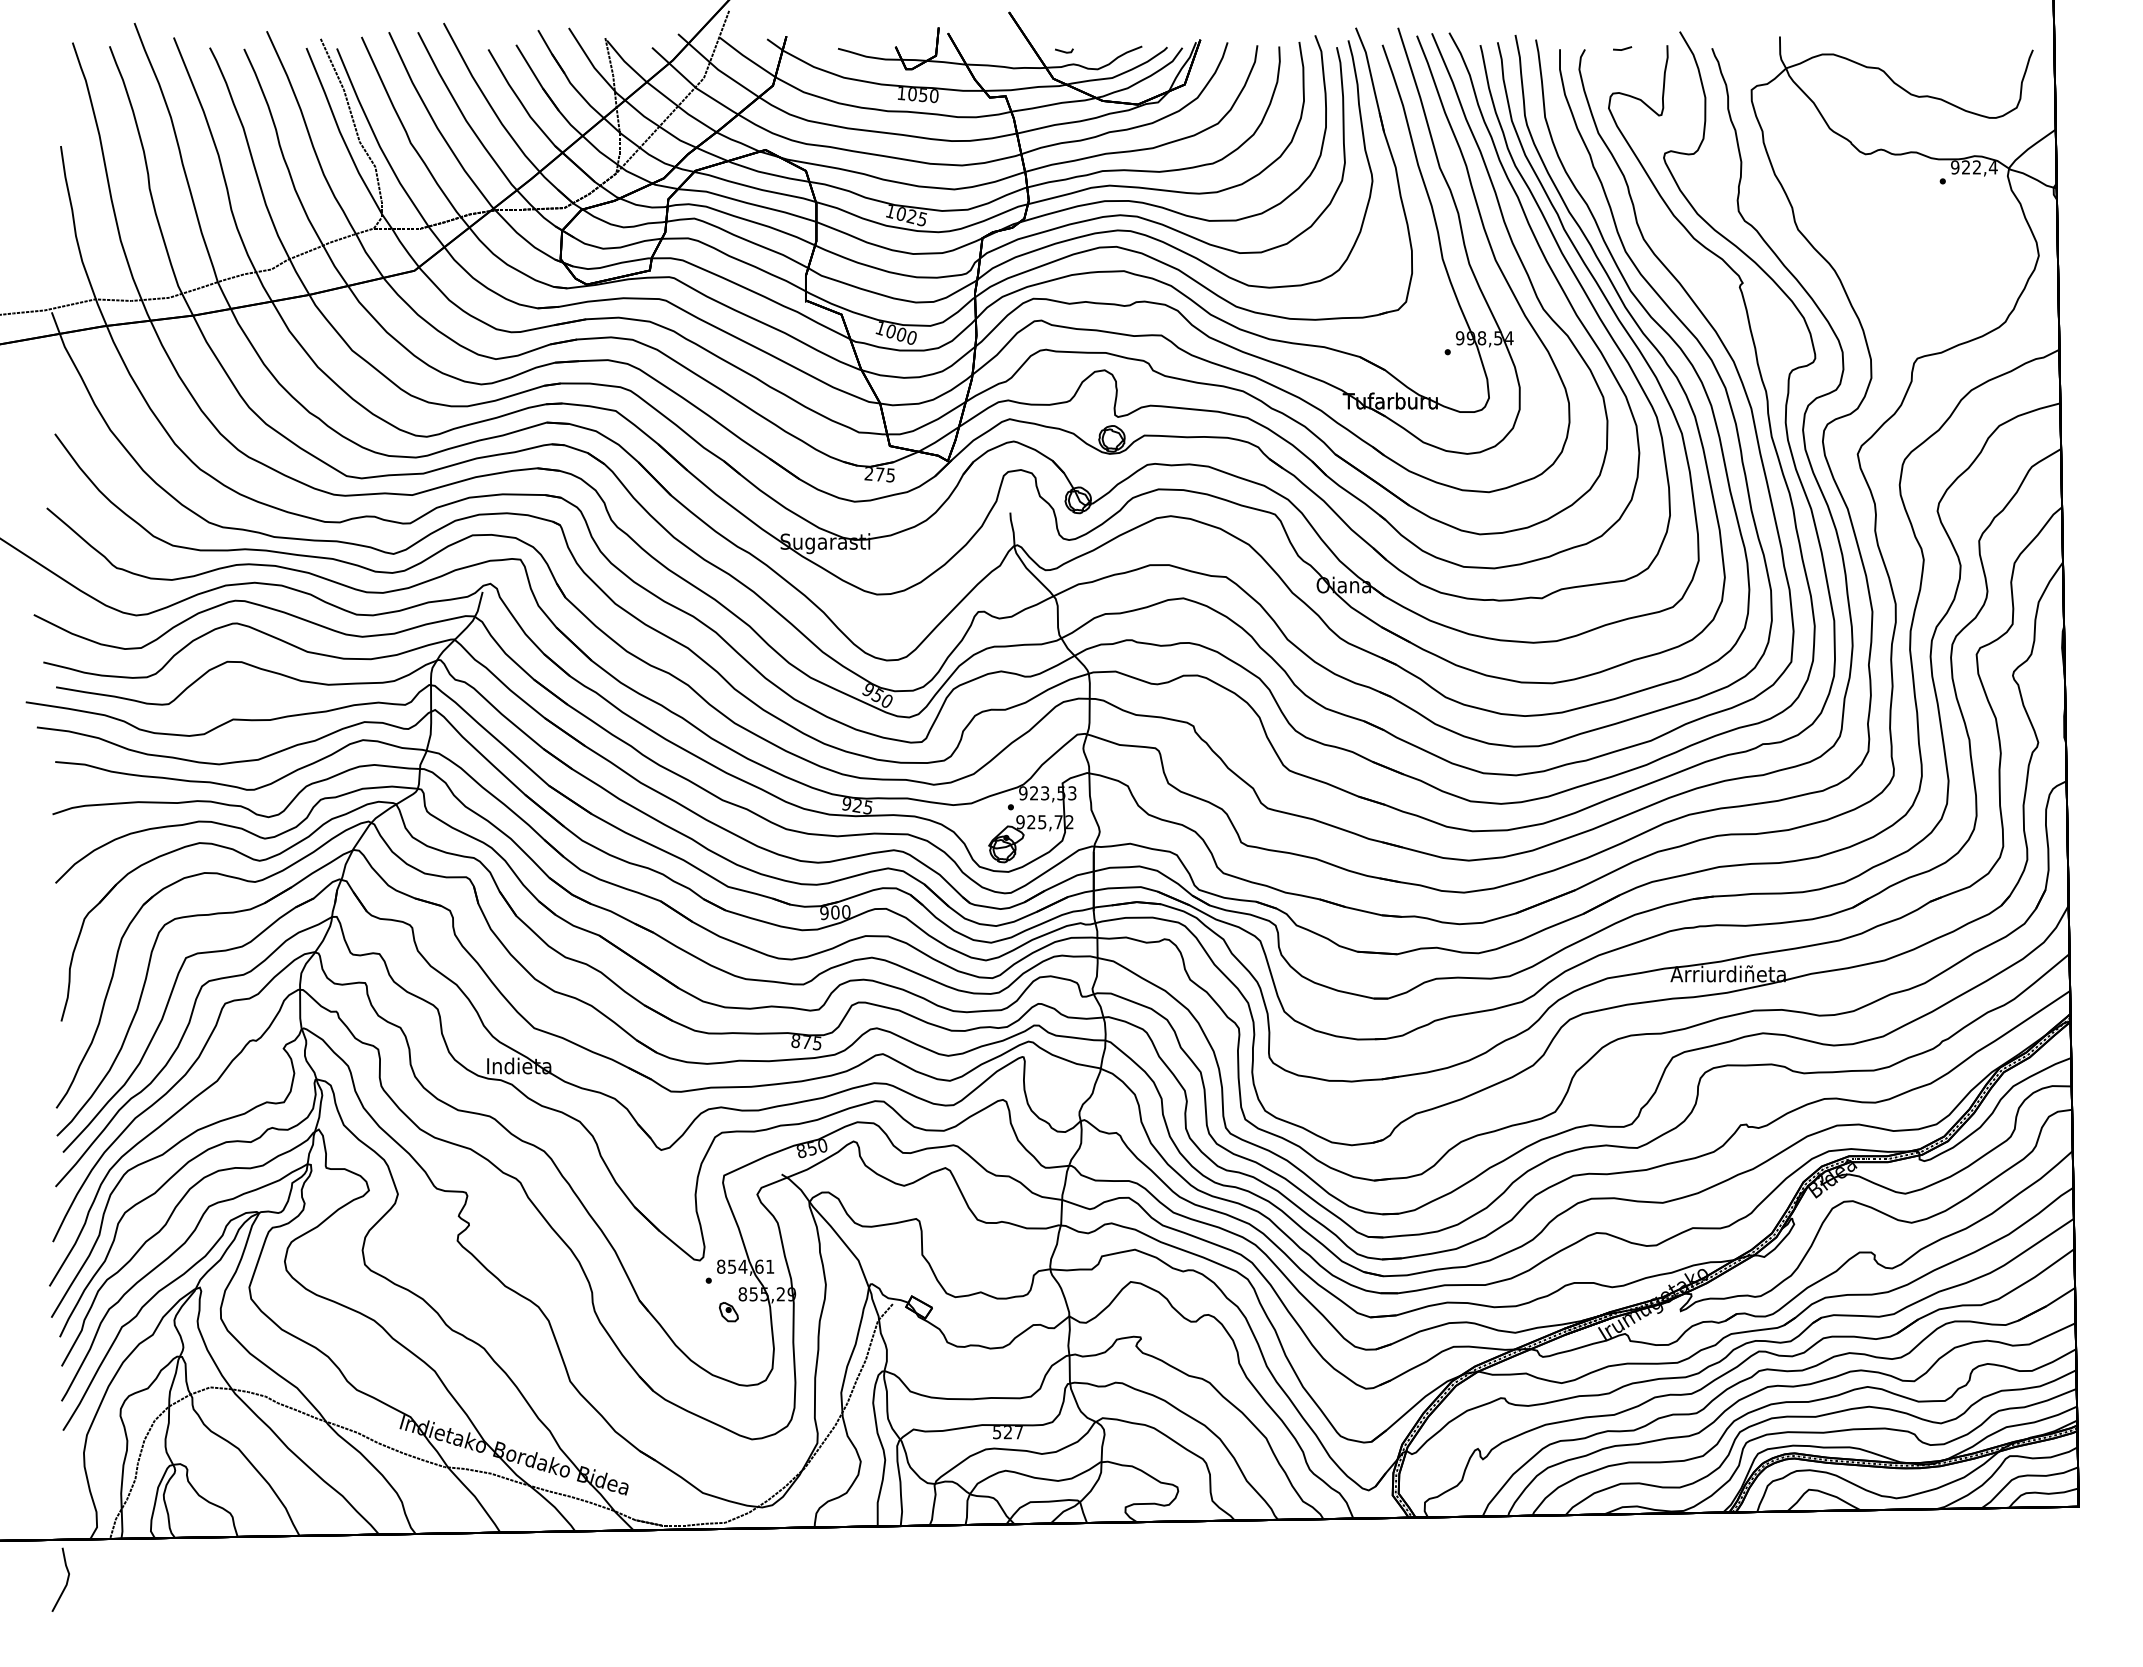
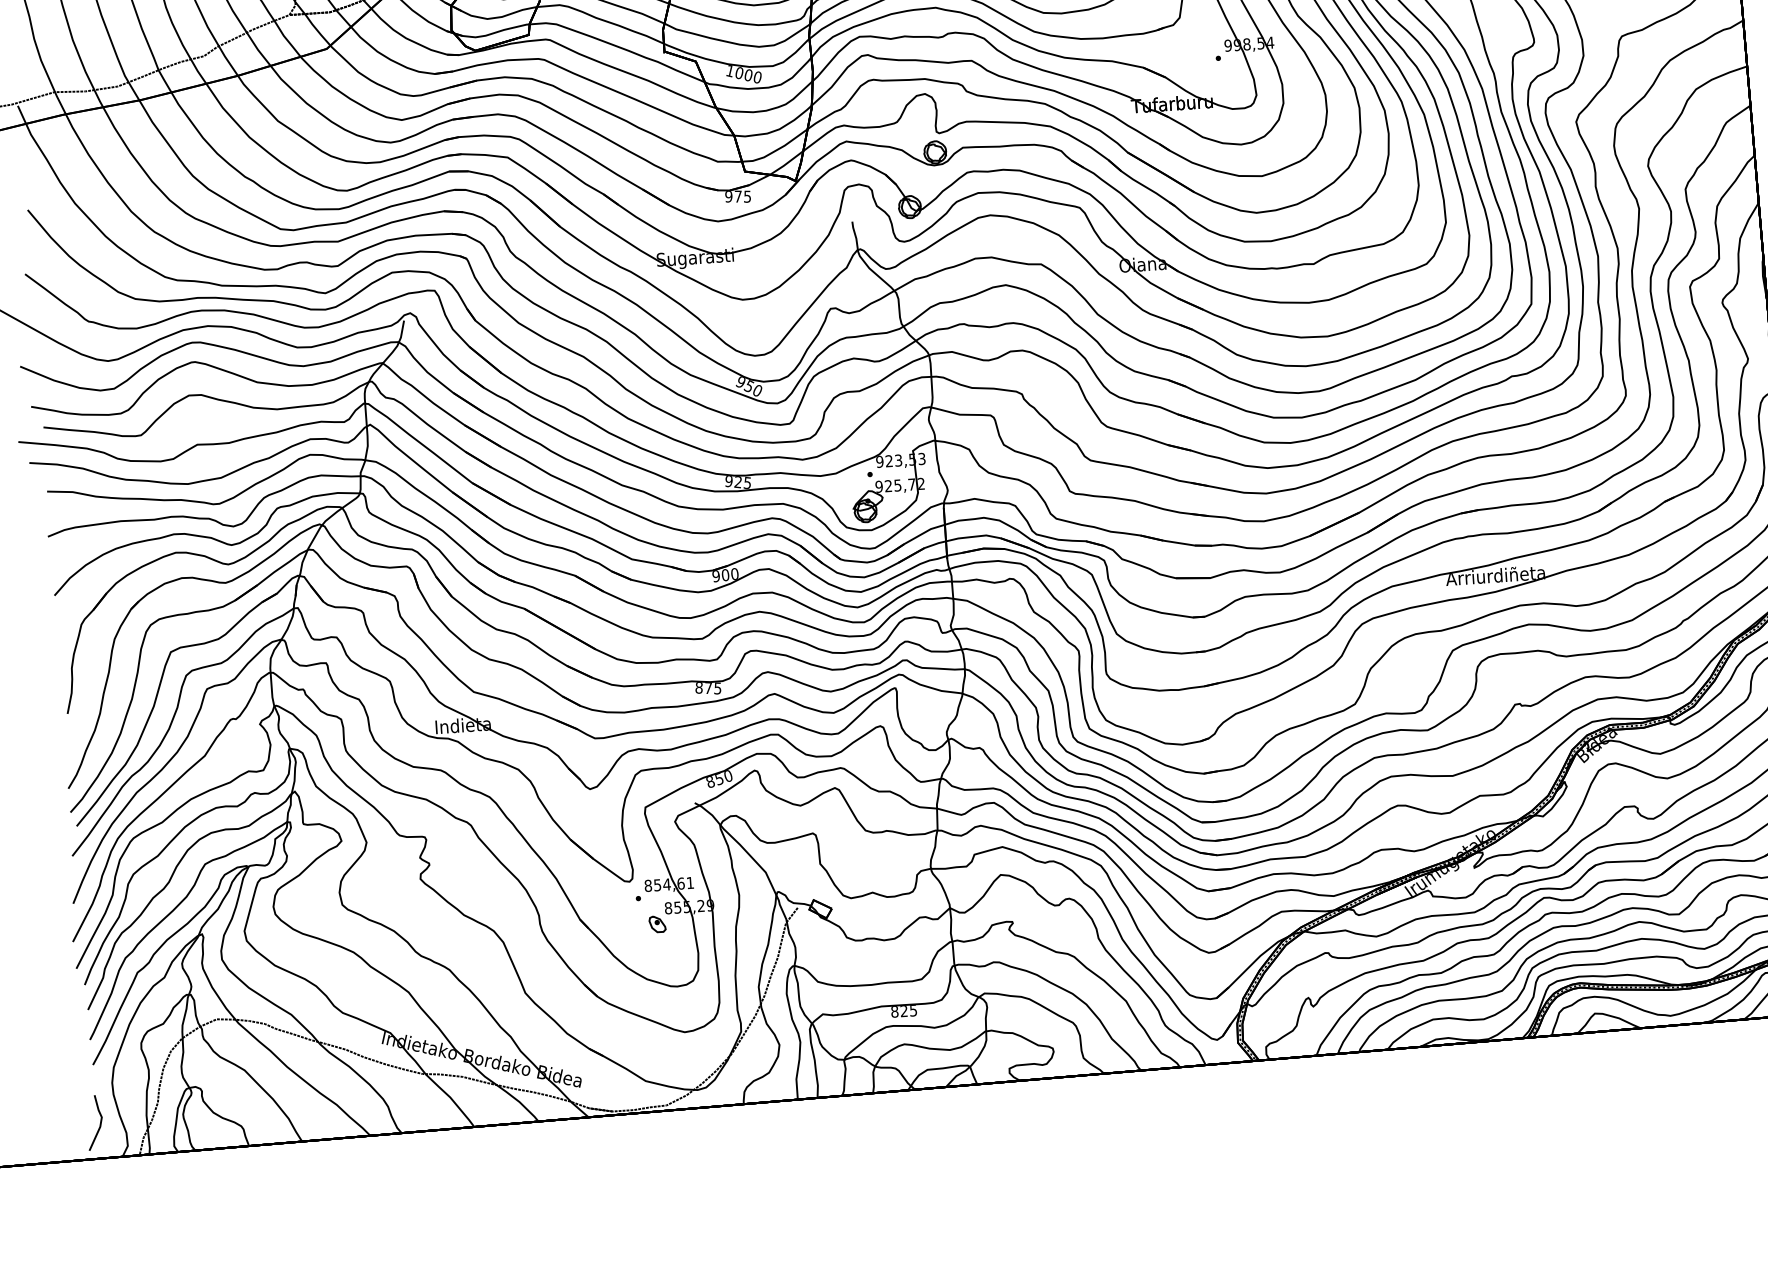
text: (868, 473) -> (728, 196), 275 -> 975
text: (1007, 1432) -> (903, 1011), 527 -> 825
line: (66, 1580) -> (99, 1123), moved

